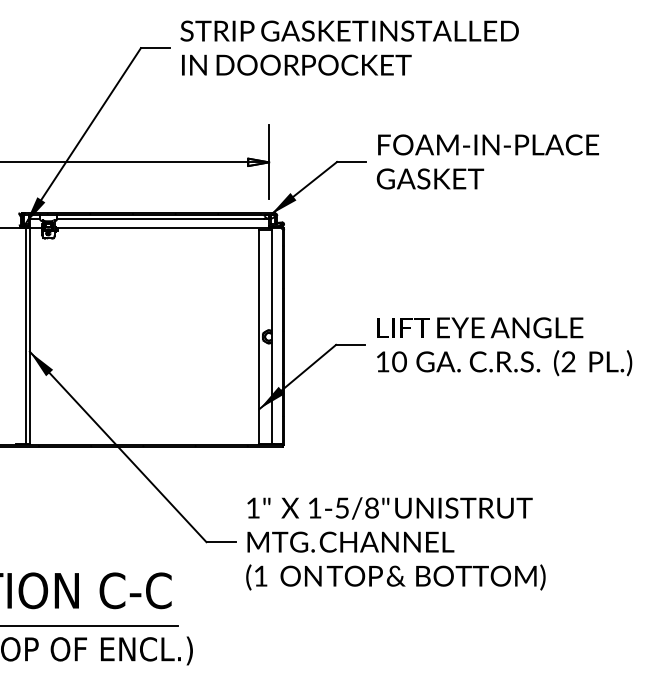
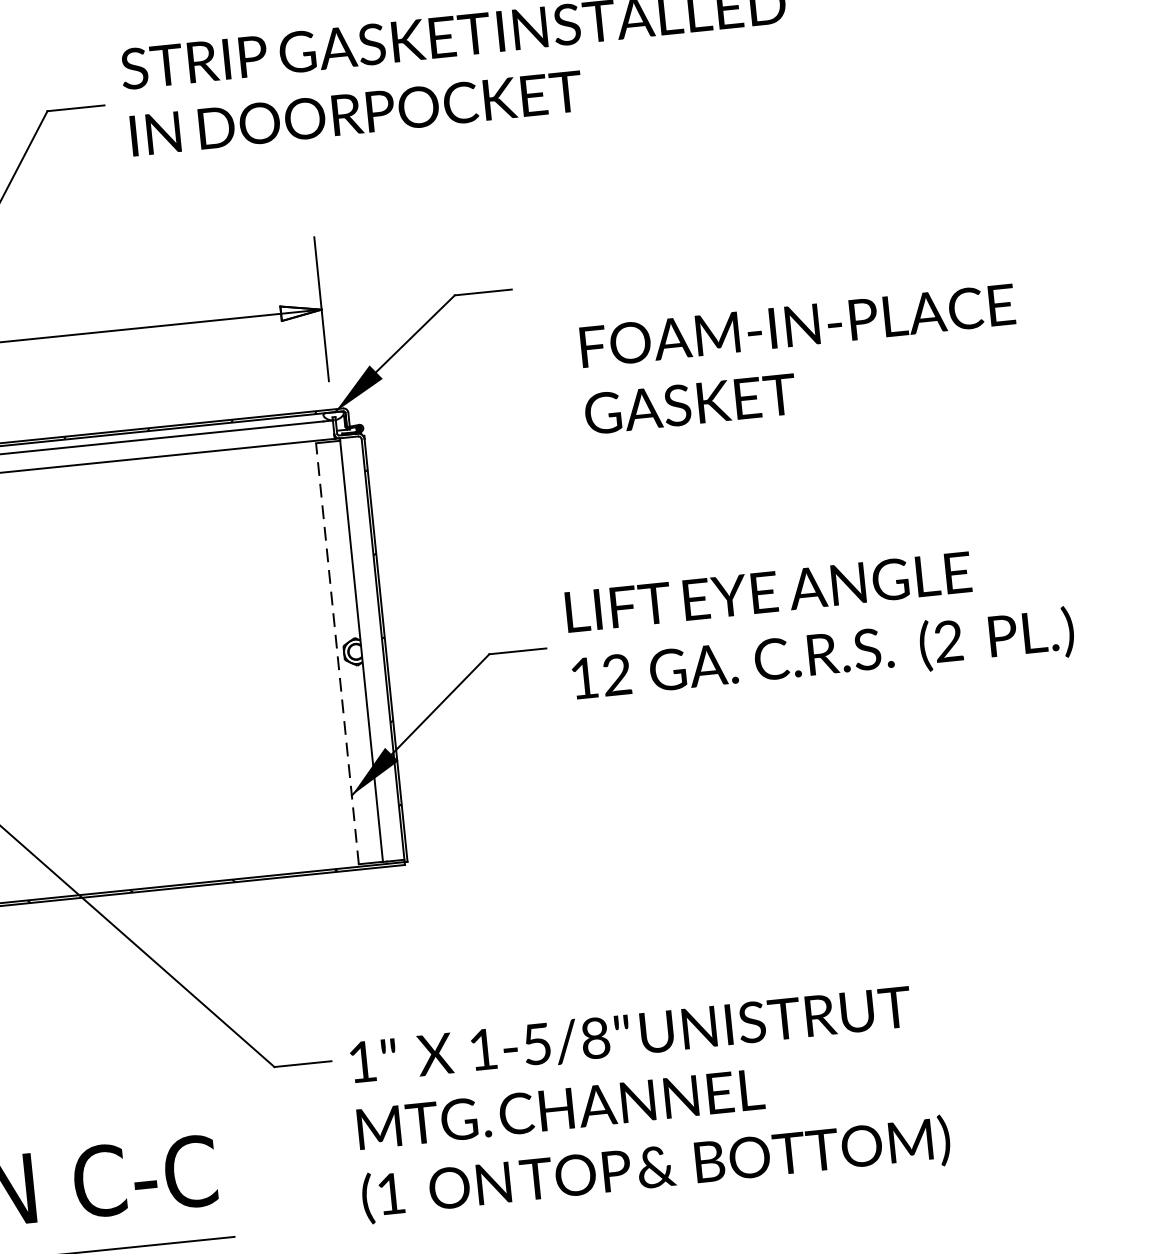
text: (487, 161) -> (798, 358), moved
line: (259, 336) -> (337, 653), solid -> dashed
text: (399, 362) -> (617, 676), 10 -> 12
text: (395, 543) -> (648, 1102), moved

